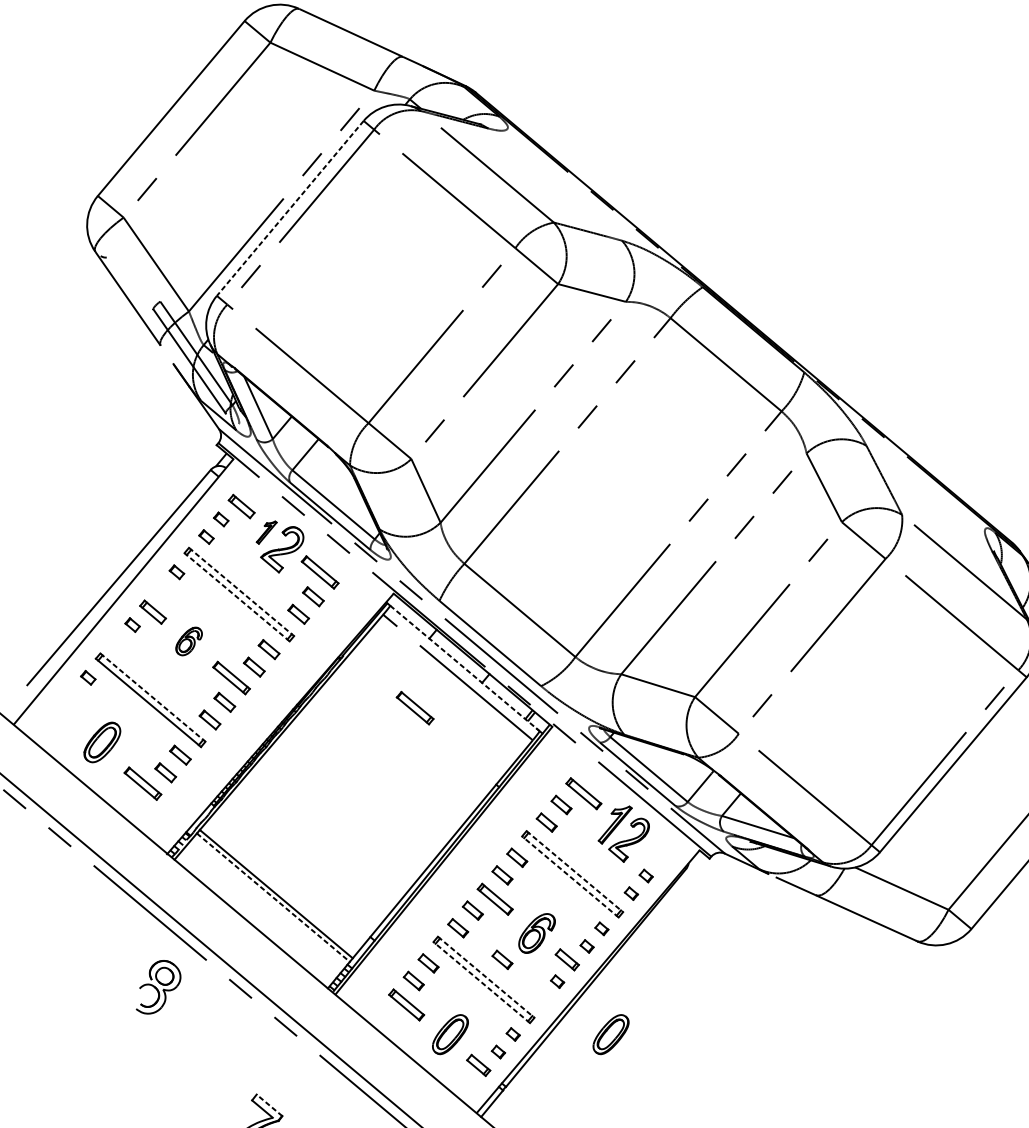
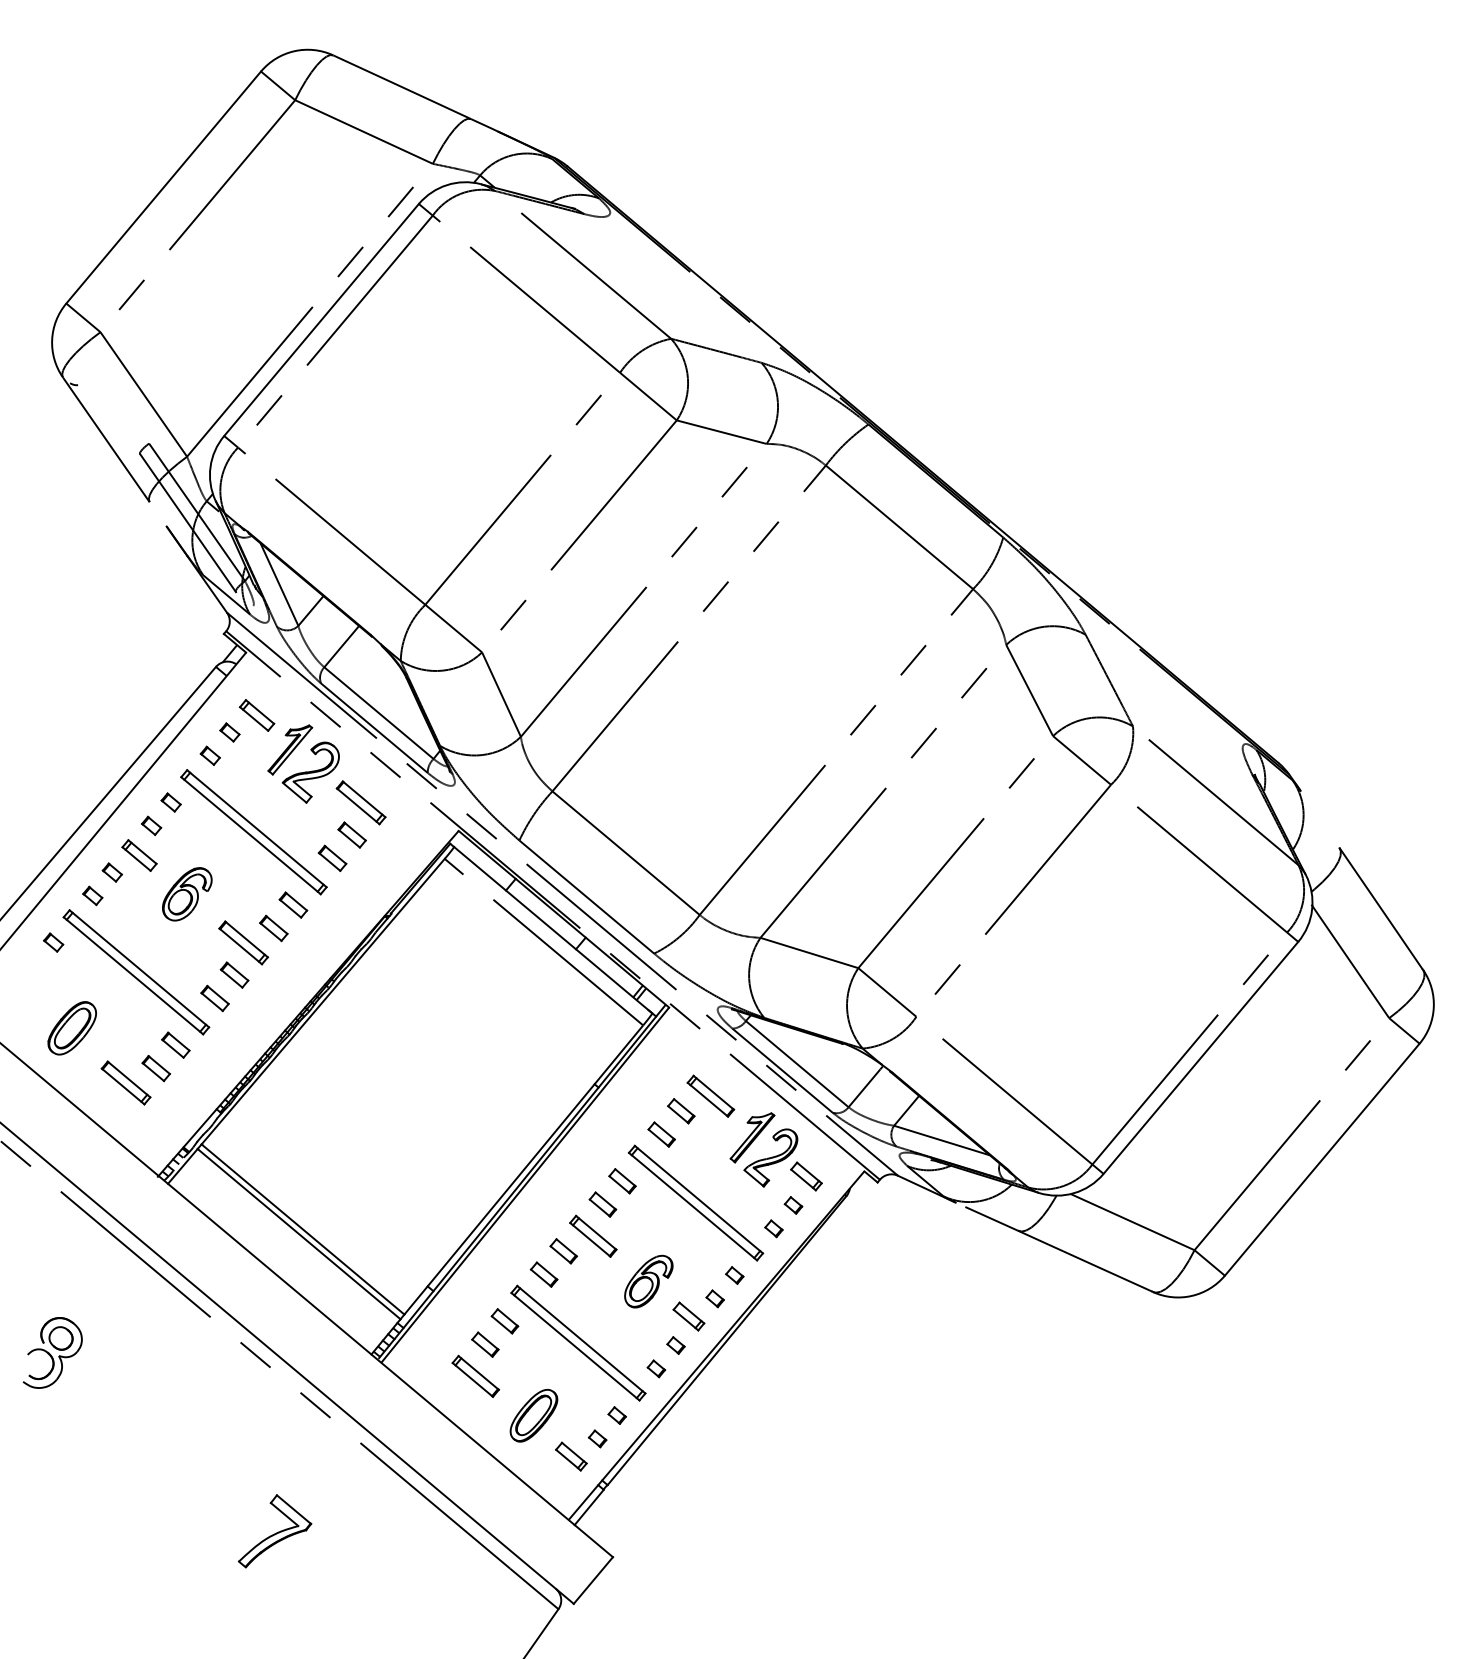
line: (290, 208) -> (321, 320), dashed -> solid
part: (266, 532) -> (290, 749), size x1.67
part: (162, 589) -> (151, 825), added
line: (242, 592) -> (257, 829), dashed -> solid
line: (236, 597) -> (250, 835), dashed -> solid
part: (189, 641) -> (187, 894), size x1.43
part: (117, 642) -> (92, 895), added
line: (465, 668) -> (553, 930), dashed -> solid
line: (153, 698) -> (139, 969), dashed -> solid
part: (414, 707) -> (486, 982), removed
part: (655, 854) -> (806, 1176), added
line: (574, 871) -> (698, 1199), dashed -> solid
line: (570, 876) -> (693, 1206), dashed -> solid
line: (273, 897) -> (299, 1234), dashed -> solid
part: (502, 959) -> (602, 1316), removed
line: (486, 977) -> (581, 1339), dashed -> solid
line: (481, 982) -> (575, 1346), dashed -> solid
part: (158, 986) -> (52, 1352), moved
part: (542, 998) -> (656, 1368), added
part: (610, 1034) -> (746, 1415), removed
line: (269, 1105) -> (293, 1509), dashed -> solid

